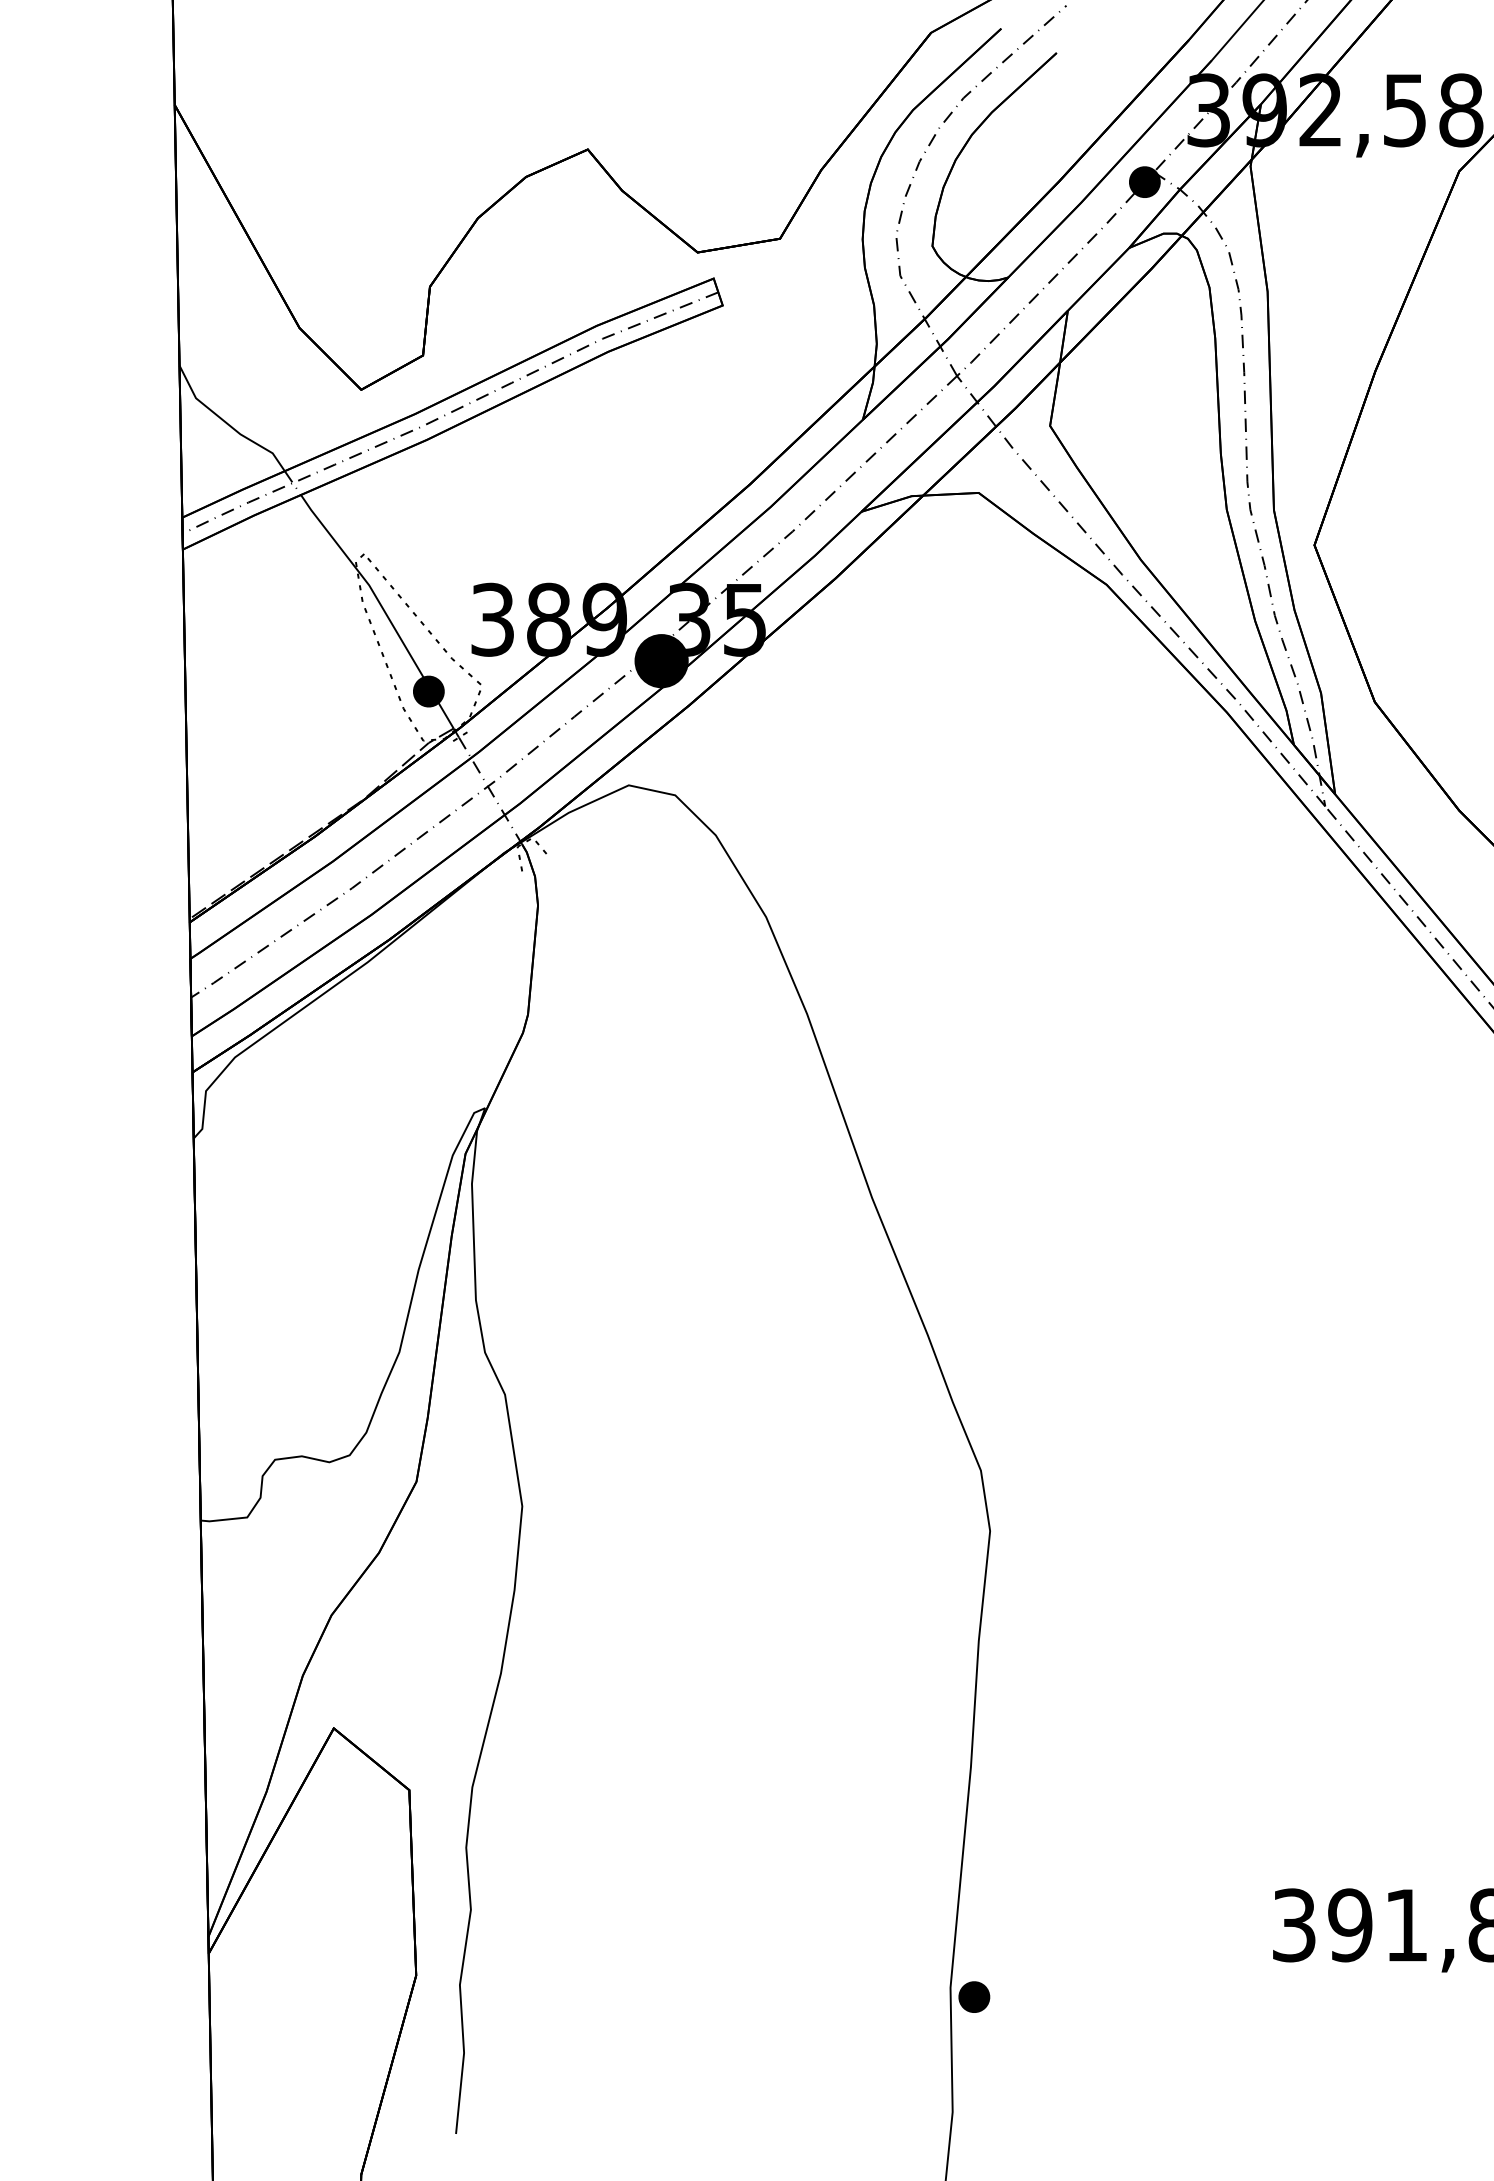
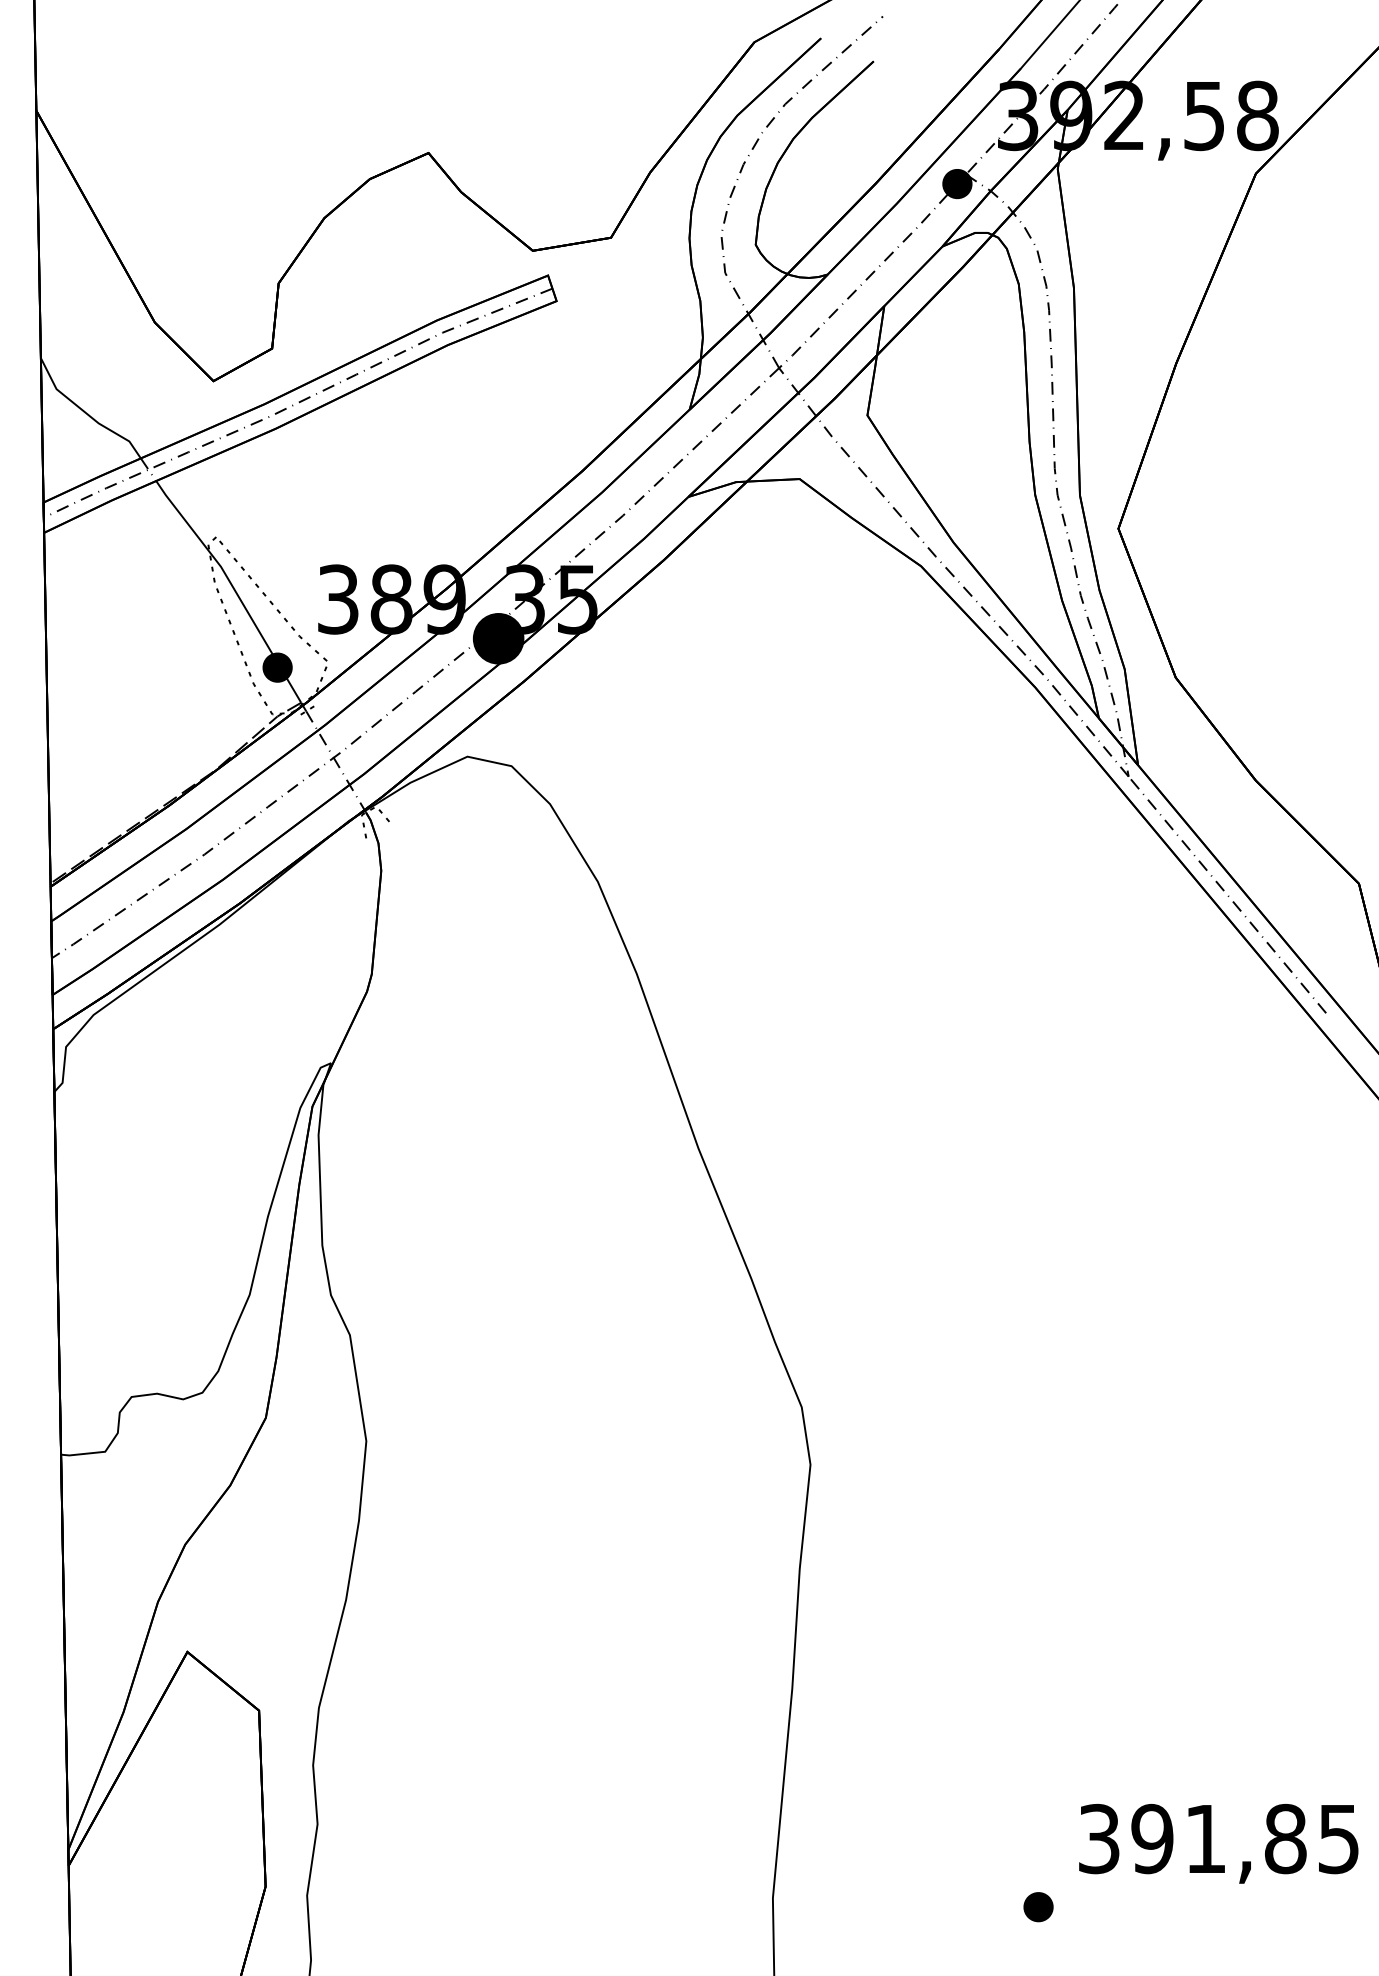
part: (974, 1996) -> (1038, 1906), moved

